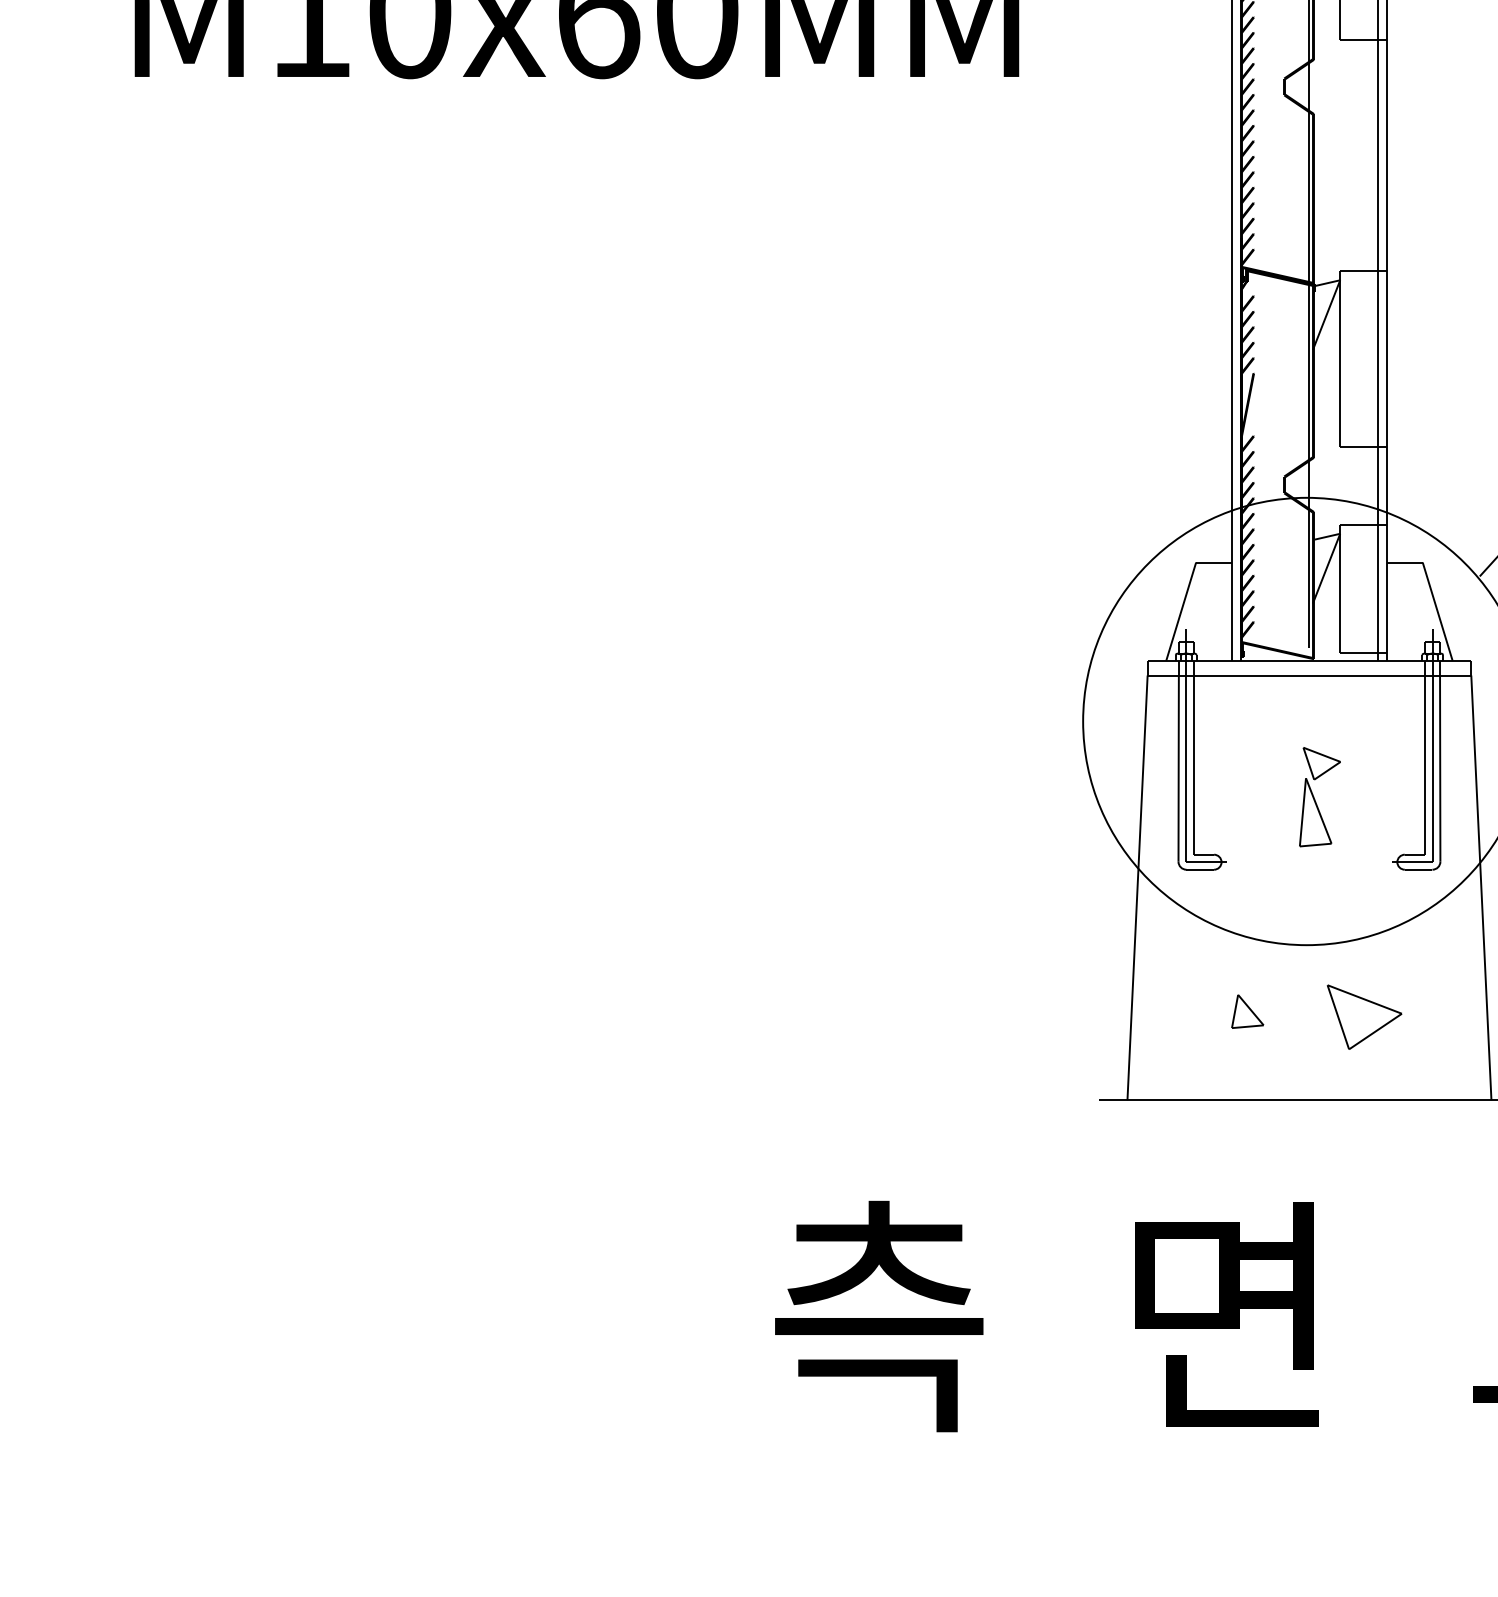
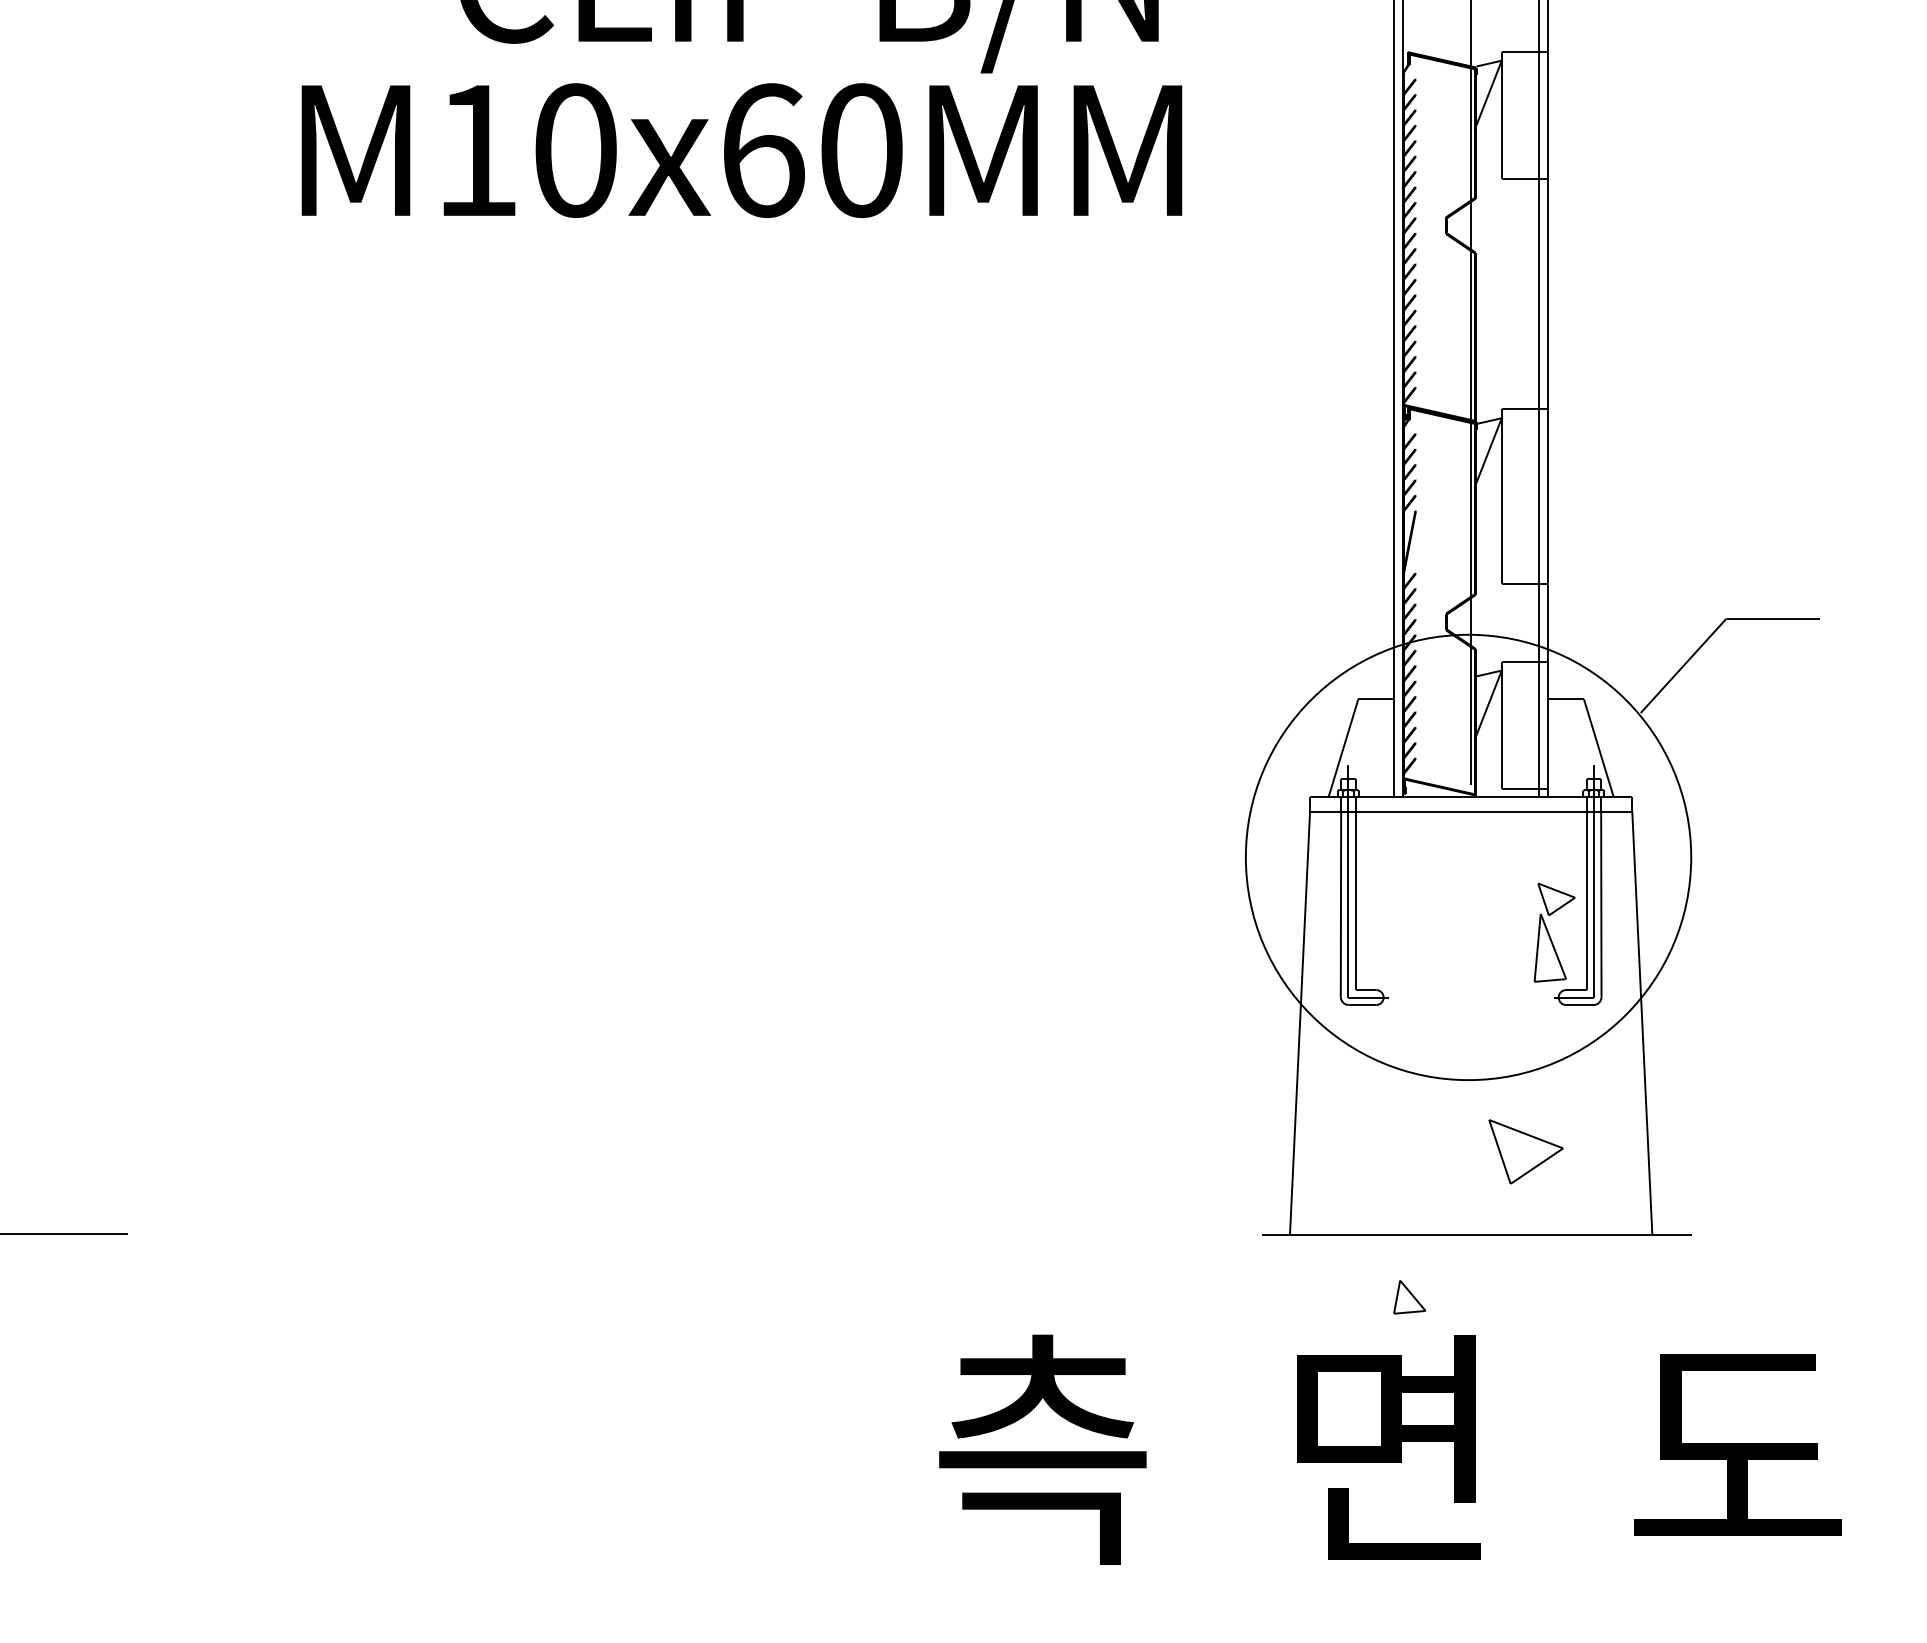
part: (1319, 796) -> (1554, 932), moved
part: (1247, 1011) -> (1409, 1297), moved

